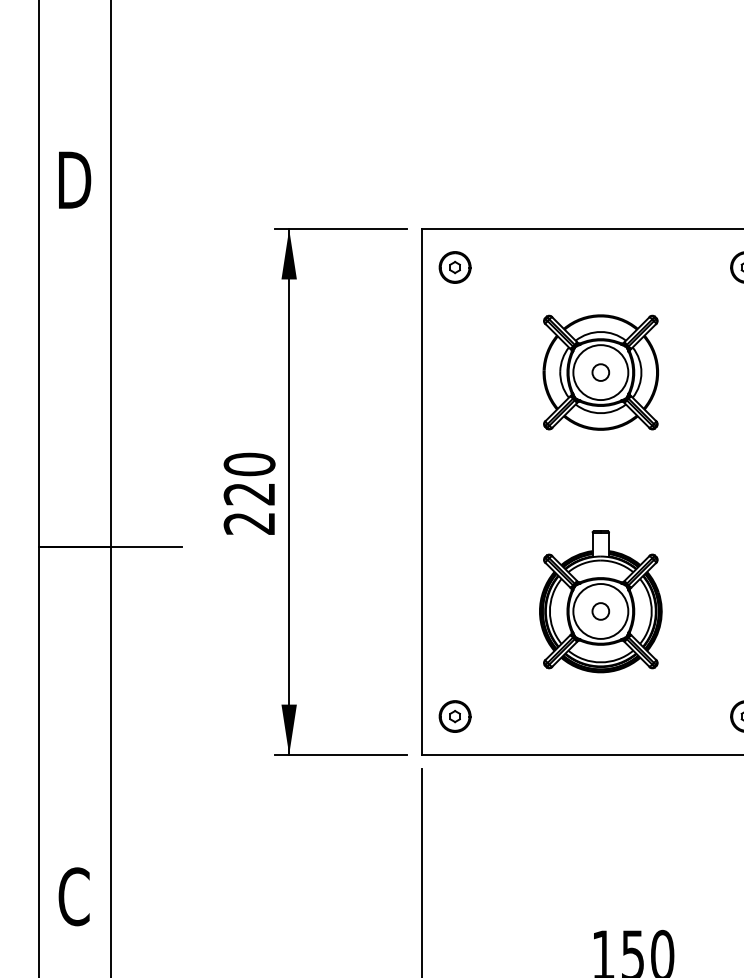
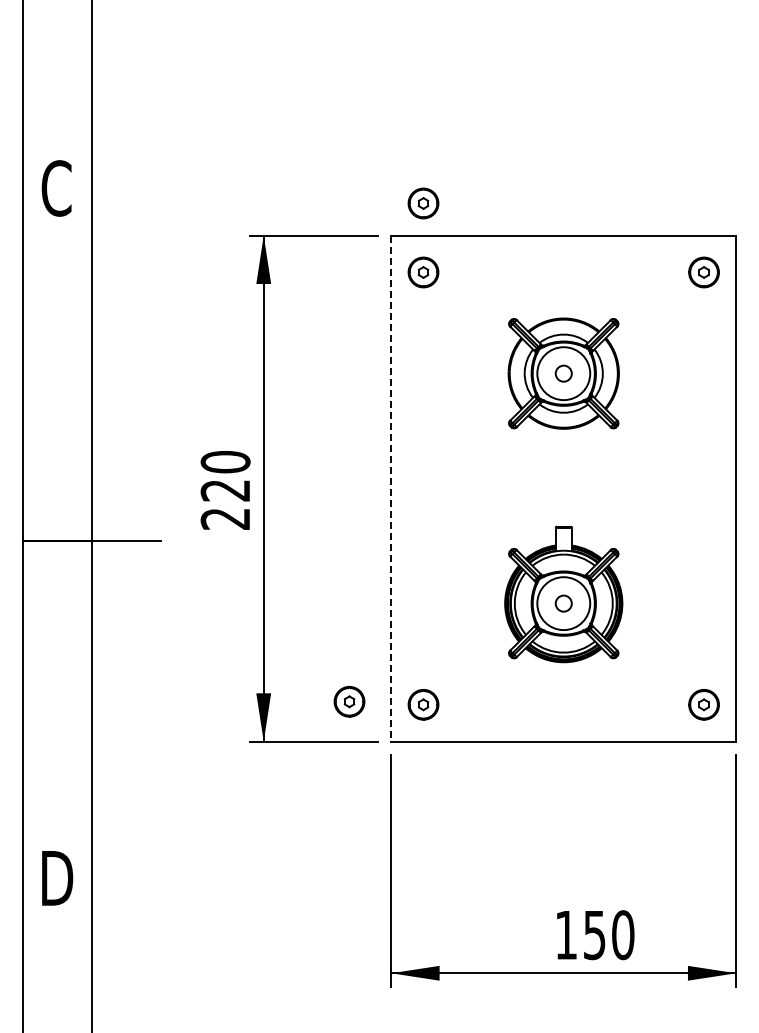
text: (74, 180) -> (57, 188), D -> C
part: (455, 195) -> (423, 203), added
line: (421, 491) -> (391, 488), solid -> dashed
part: (378, 713) -> (349, 701), added
text: (74, 896) -> (57, 878), C -> D

